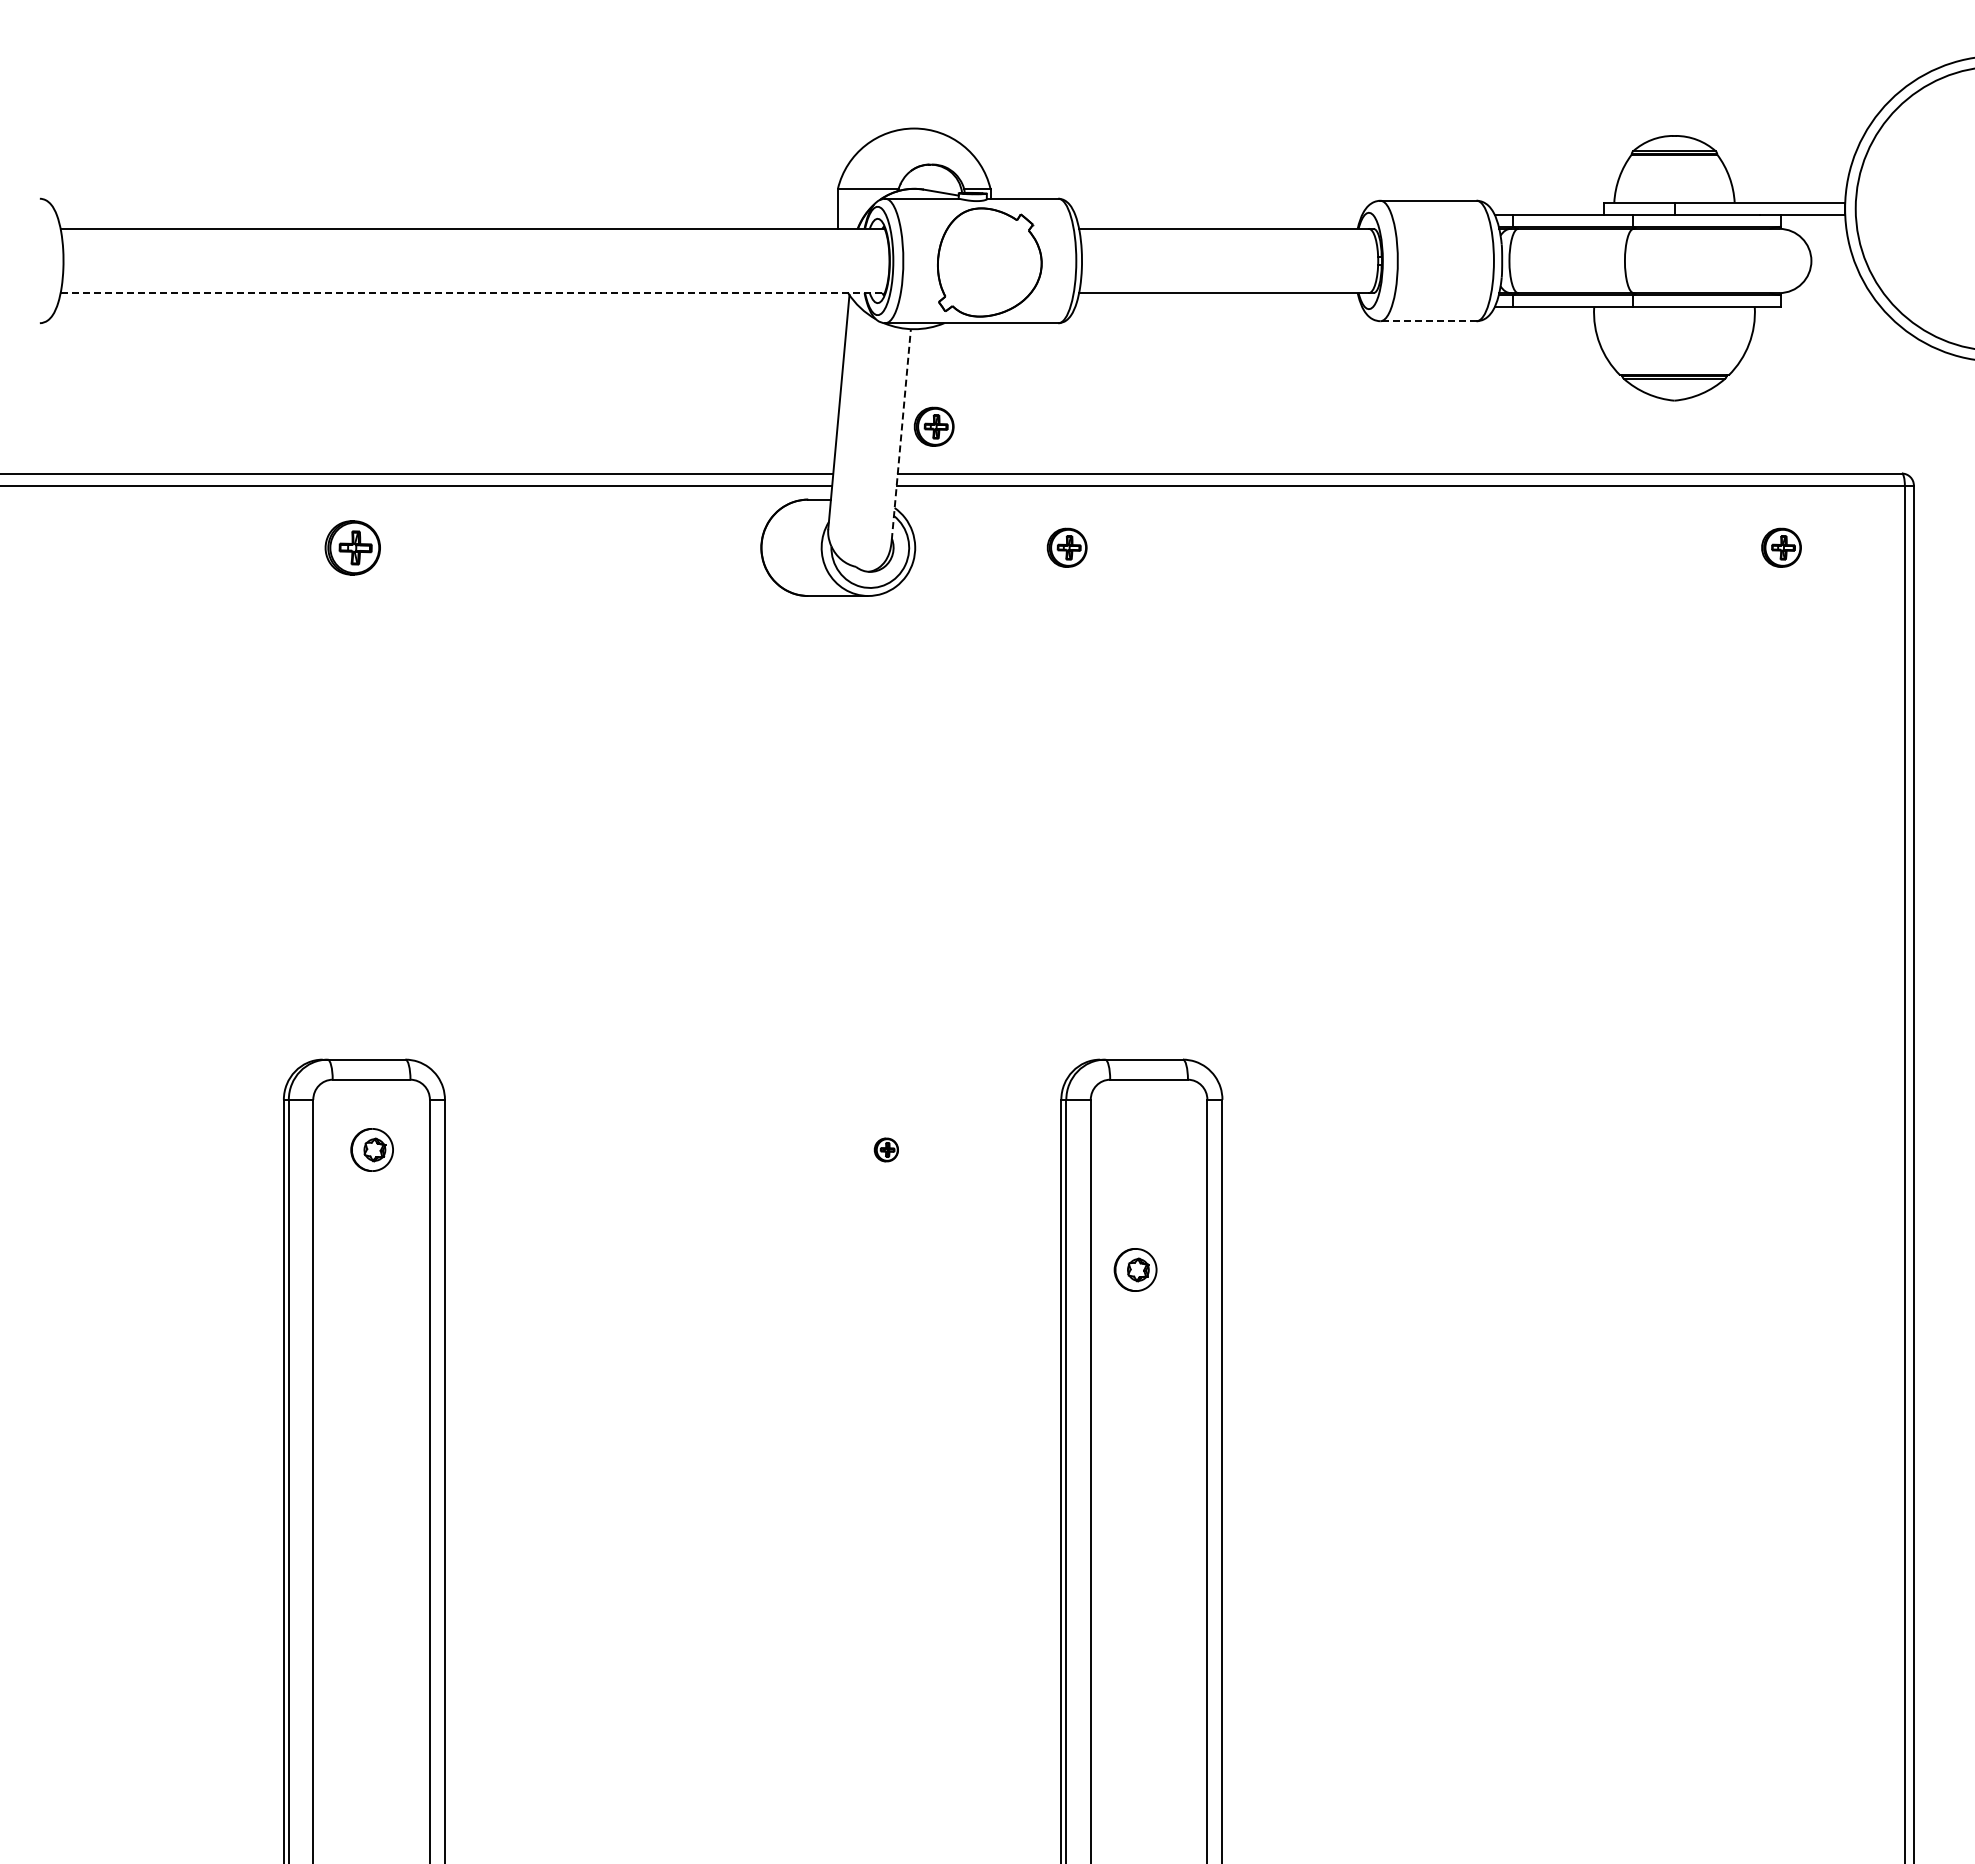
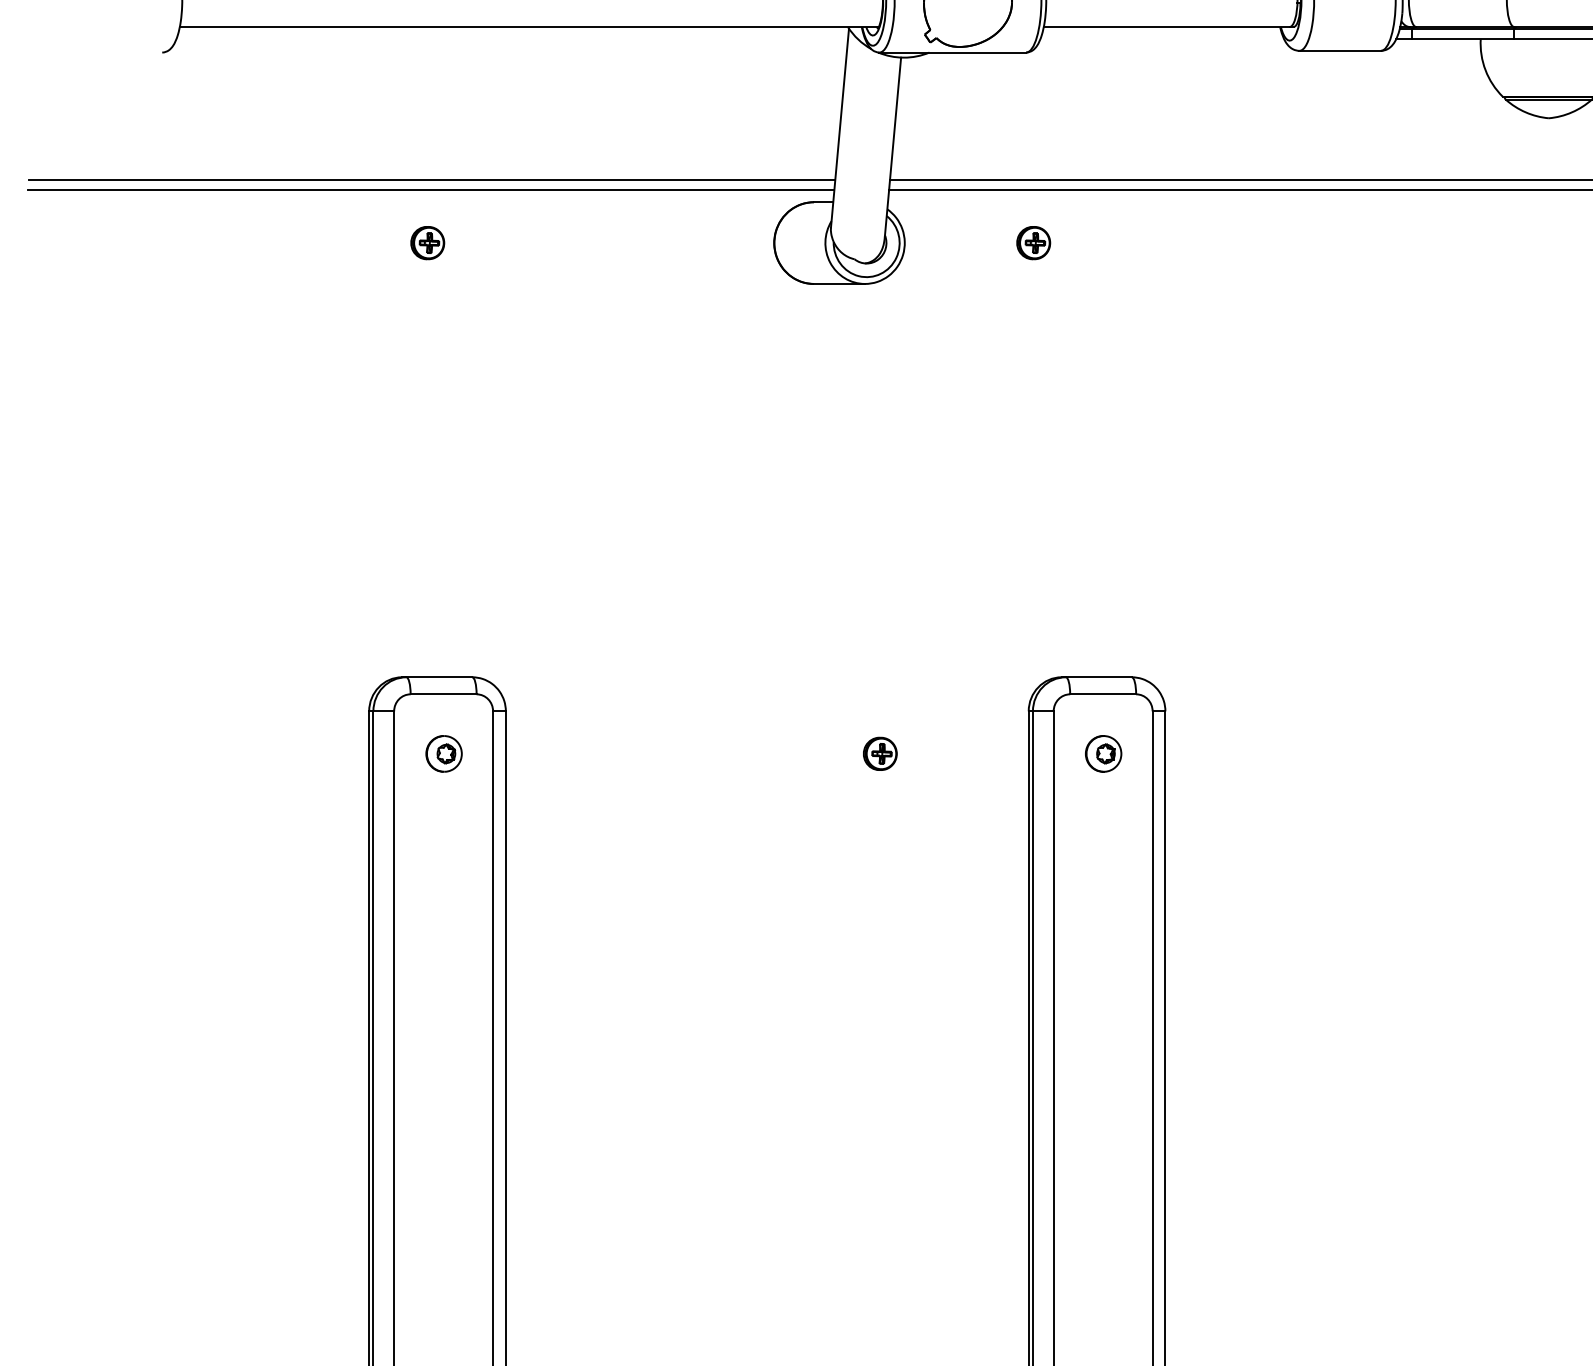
line: (473, 293) -> (530, 27), dashed -> solid
line: (1428, 321) -> (1340, 51), dashed -> solid
part: (933, 426) -> (920, 140), removed
line: (901, 434) -> (893, 146), dashed -> solid
part: (352, 547) -> (427, 242), size x0.71
part: (886, 1149) -> (880, 753), size x1.67
part: (1135, 1269) -> (1103, 753), moved

